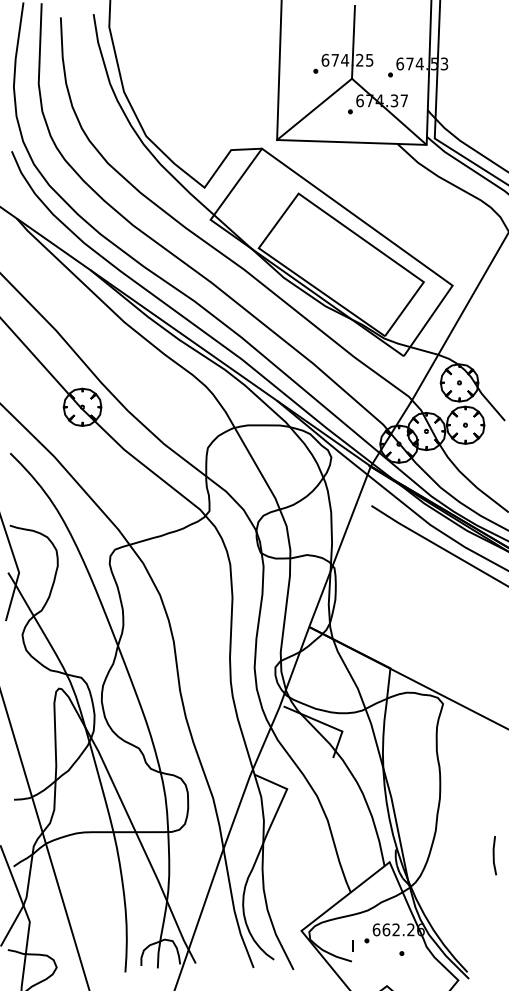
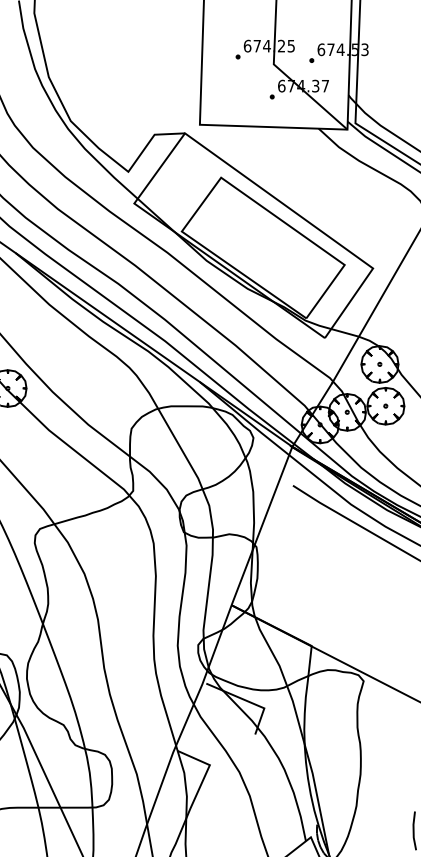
line: (314, 109) -> (236, 94), removed

